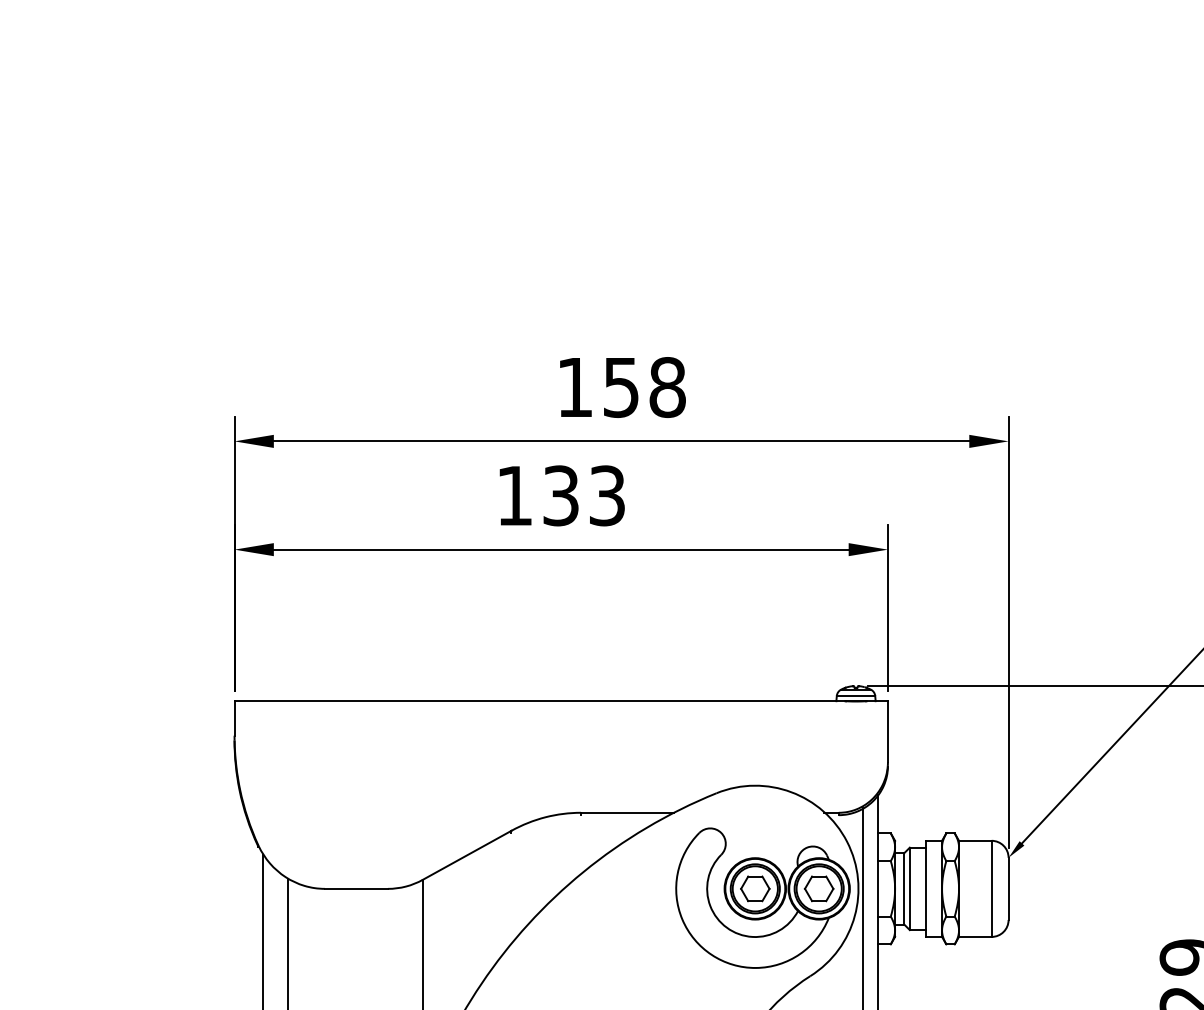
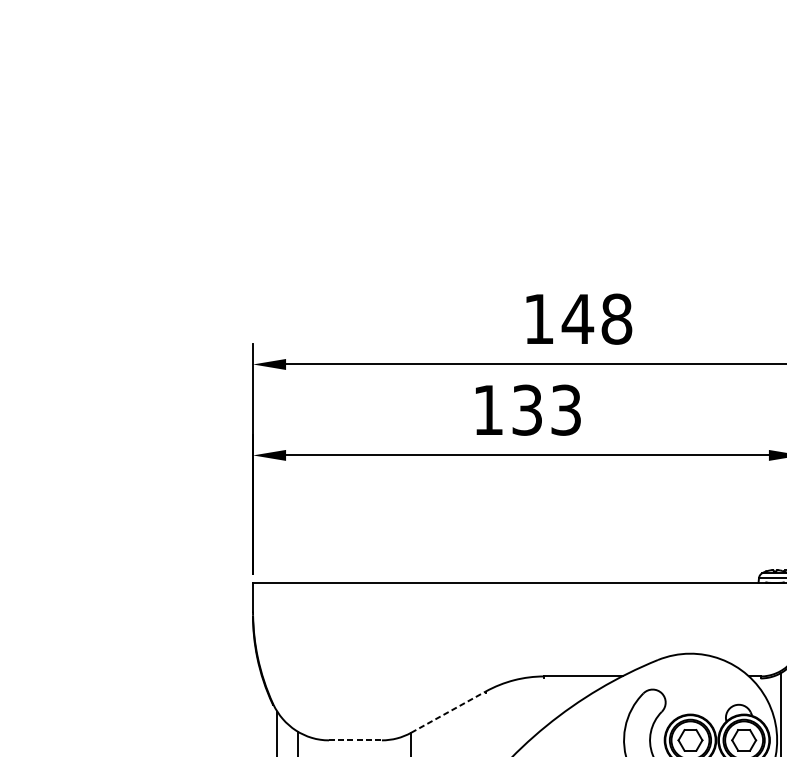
text: (621, 387) -> (578, 319), 158 -> 148
line: (467, 855) -> (448, 712), solid -> dashed
line: (356, 888) -> (355, 740), solid -> dashed

